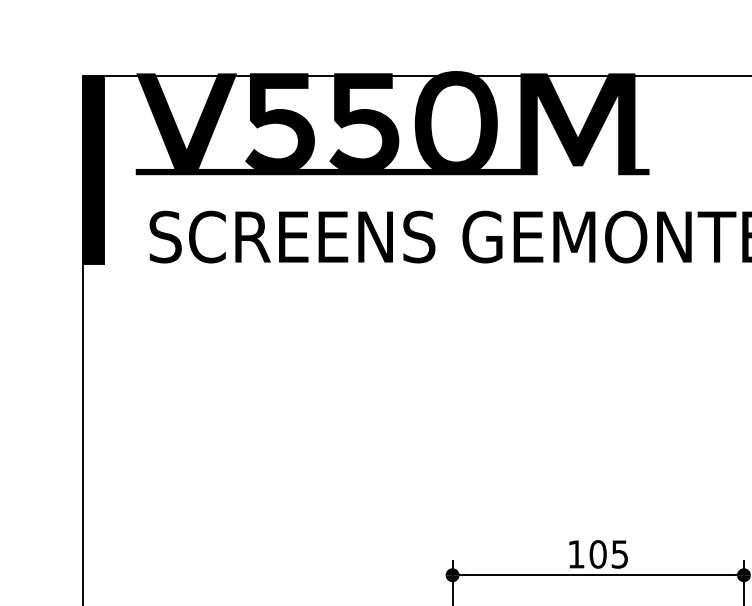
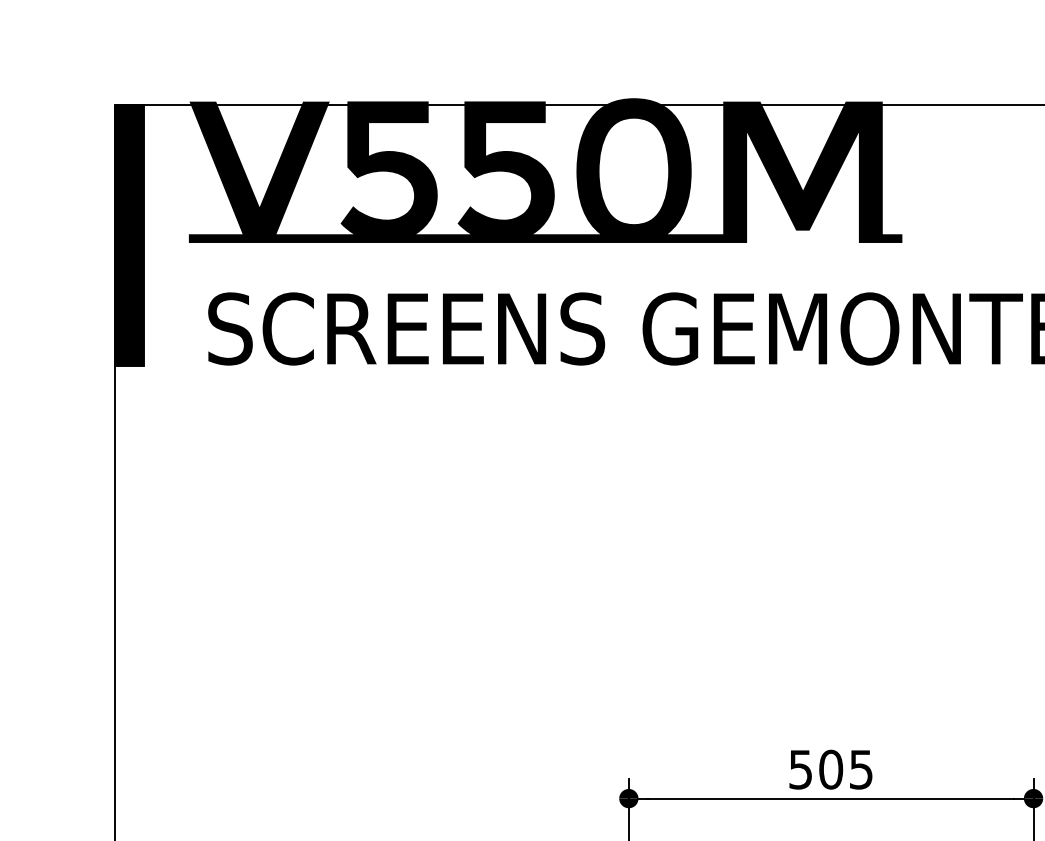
text: (576, 554) -> (800, 769), 105 -> 505

